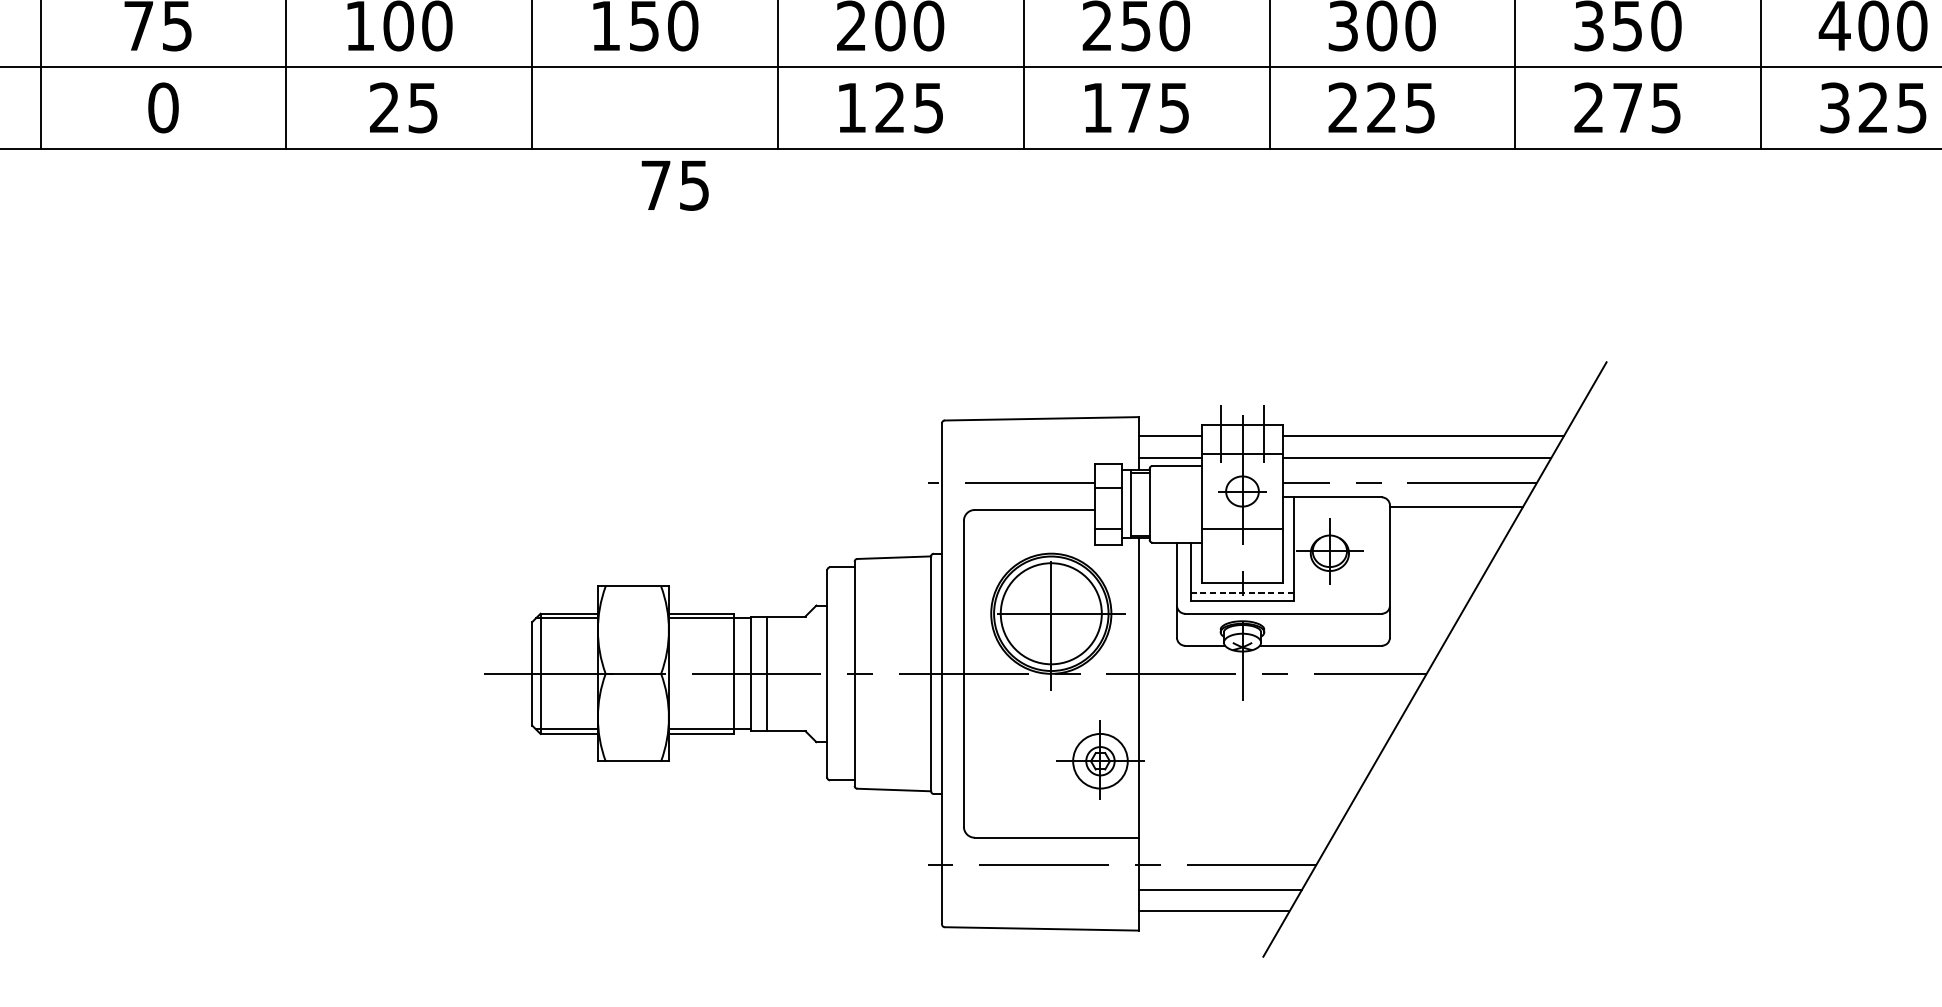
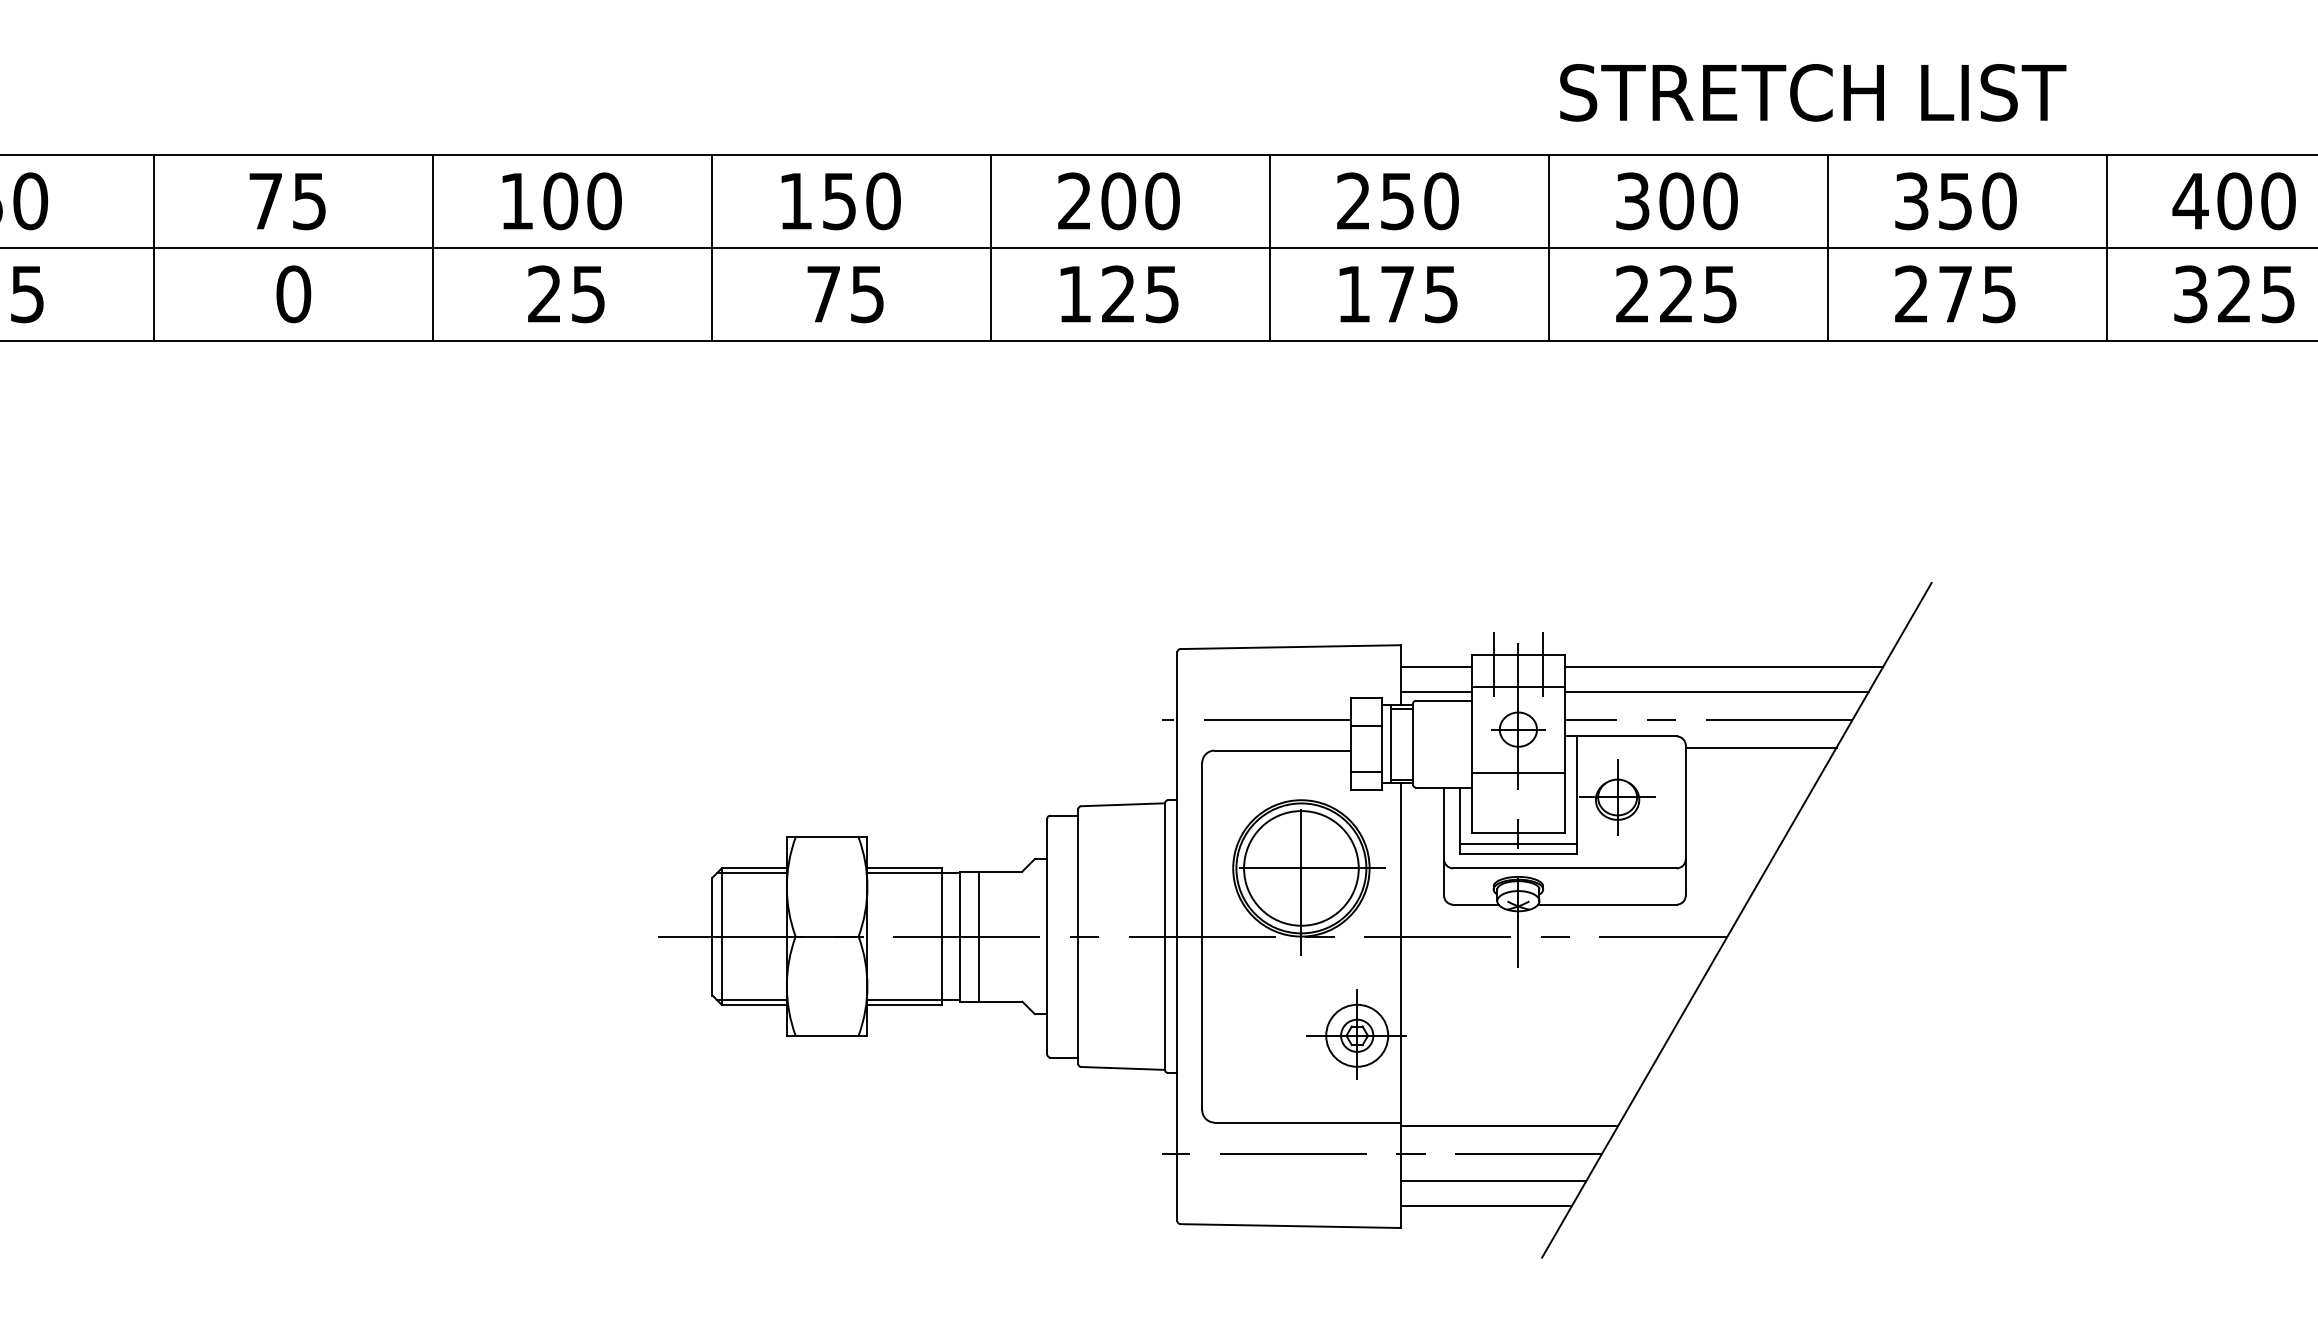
text: (675, 185) -> (845, 294), moved
line: (1242, 592) -> (1518, 844), dashed -> solid
line: (1234, 840) -> (1509, 1125), added

